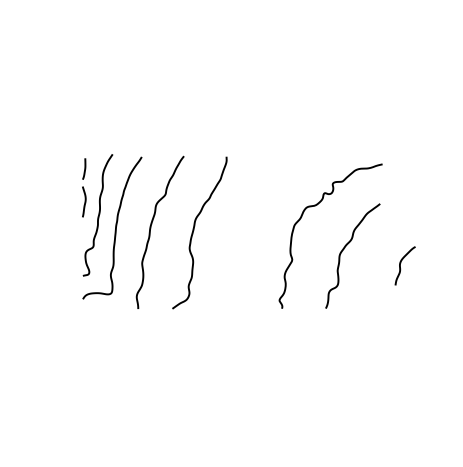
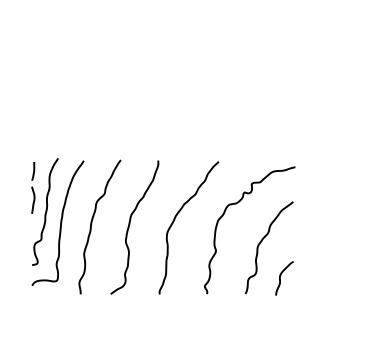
curve: (245, 225) -> (174, 220), added
curve: (401, 263) -> (281, 276), moved

